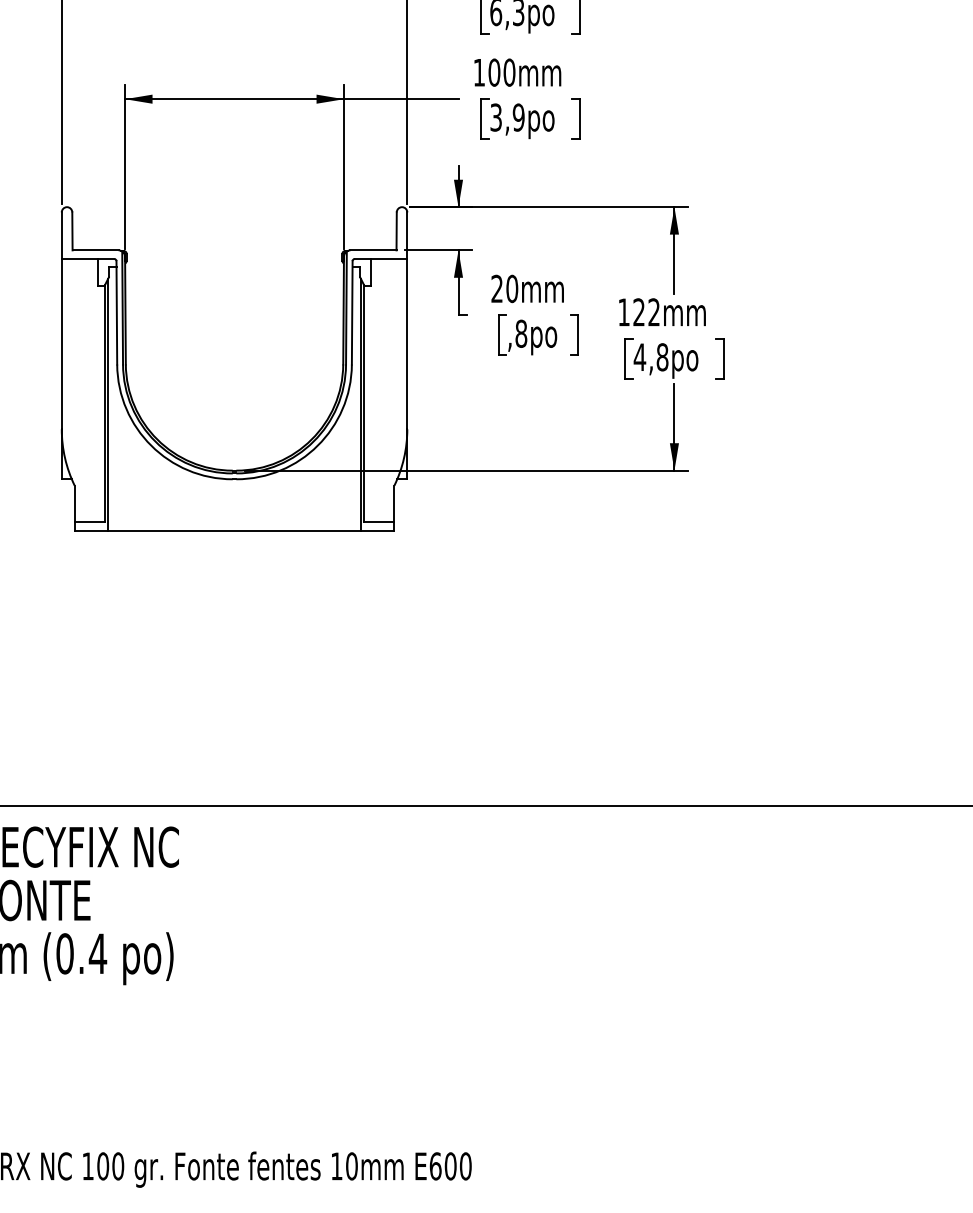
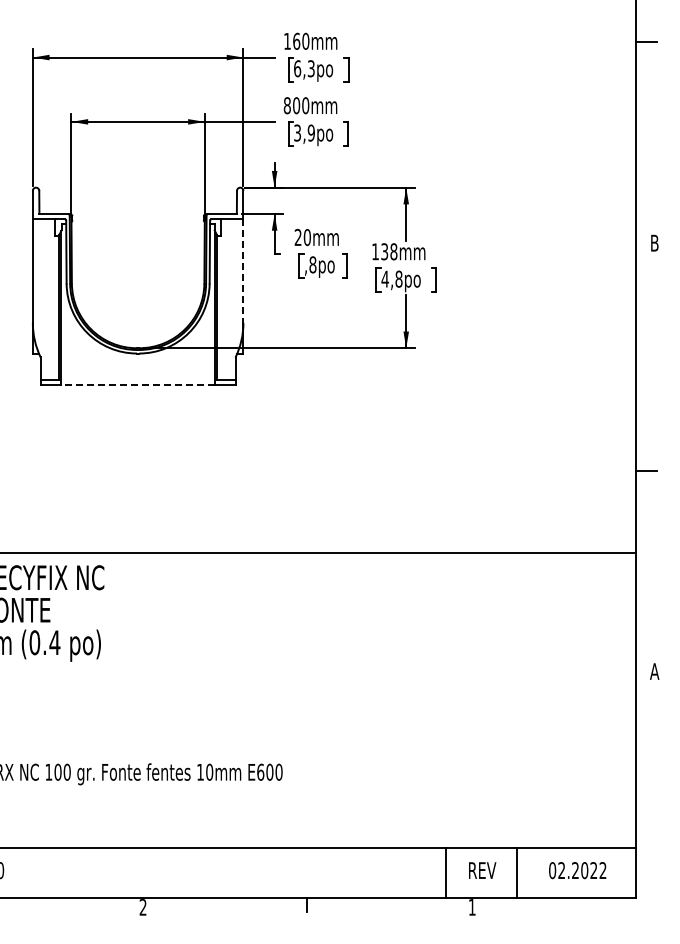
text: (477, 72) -> (286, 105), 100mm -> 800mm
text: (646, 311) -> (389, 251), 122mm -> 138mm
line: (407, 344) -> (243, 271), solid -> dashed
line: (235, 531) -> (138, 385), solid -> dashed

